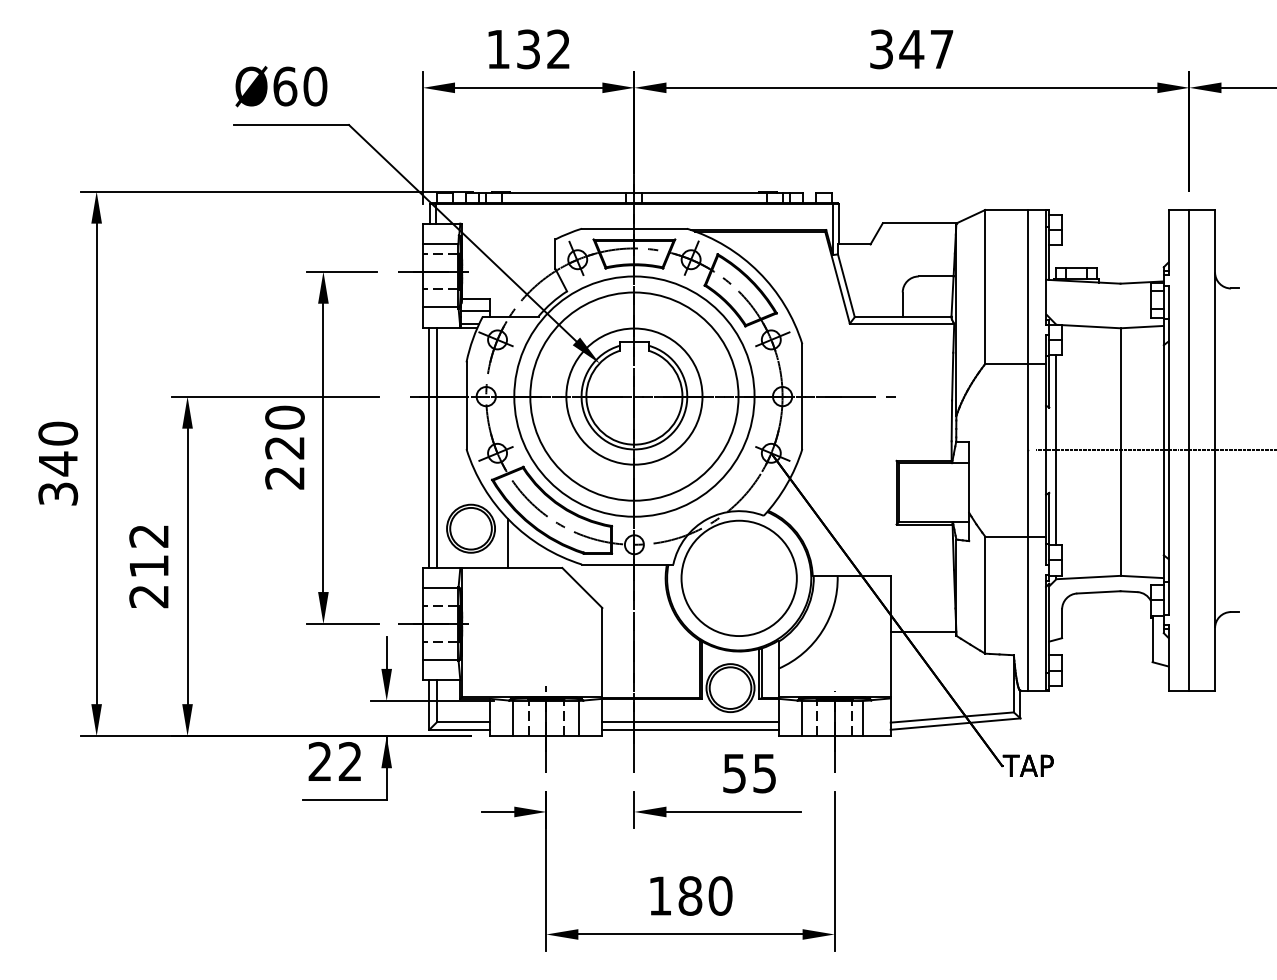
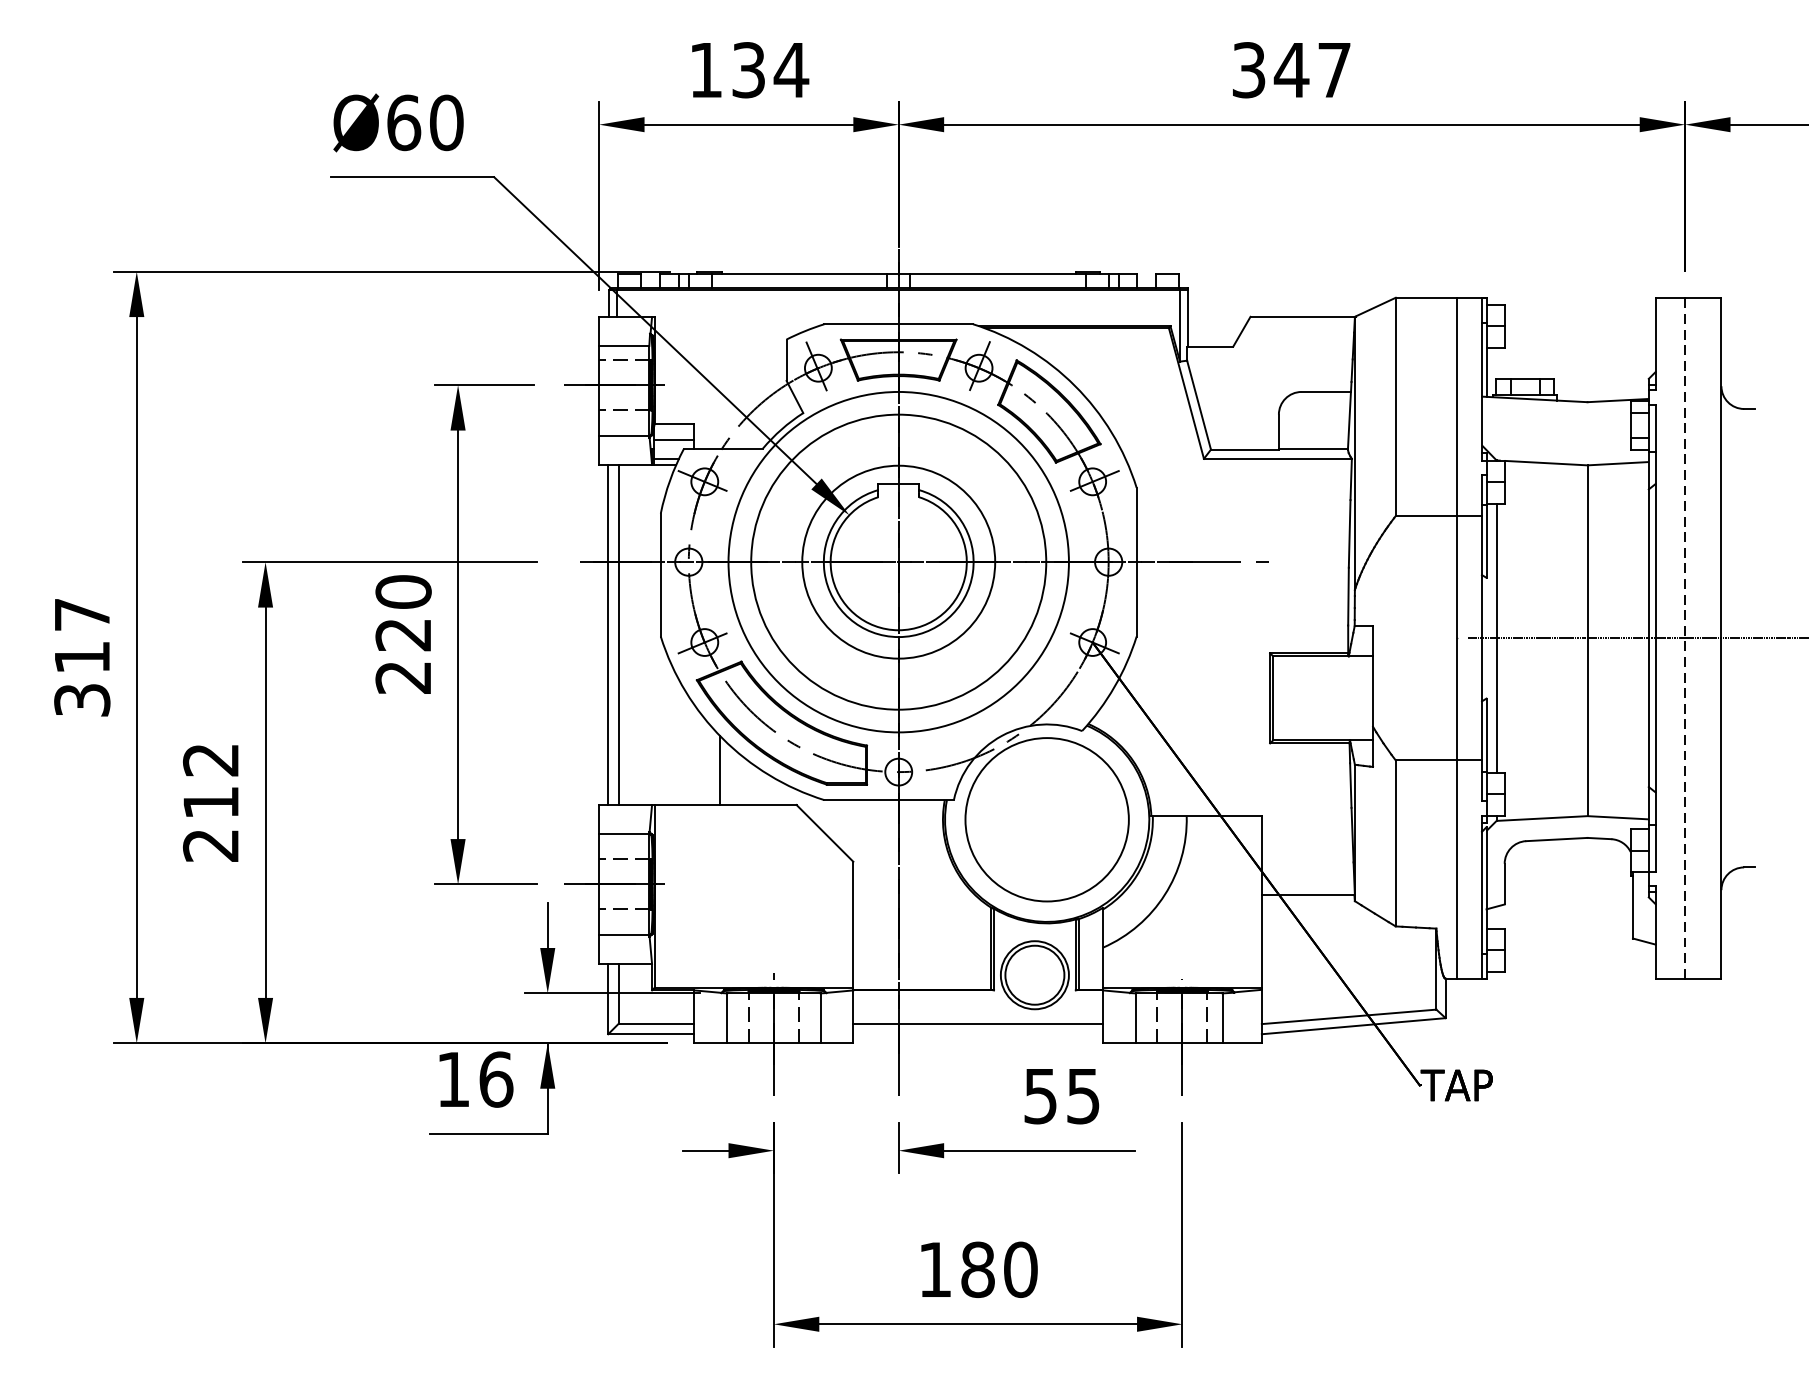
text: (558, 48) -> (791, 68), 132 -> 134
text: (58, 448) -> (82, 635), 340 -> 317
line: (1189, 449) -> (1685, 637), solid -> dashed
part: (470, 528) -> (666, 749), removed
line: (690, 729) -> (978, 1033), removed
text: (335, 761) -> (475, 1079), 22 -> 16

